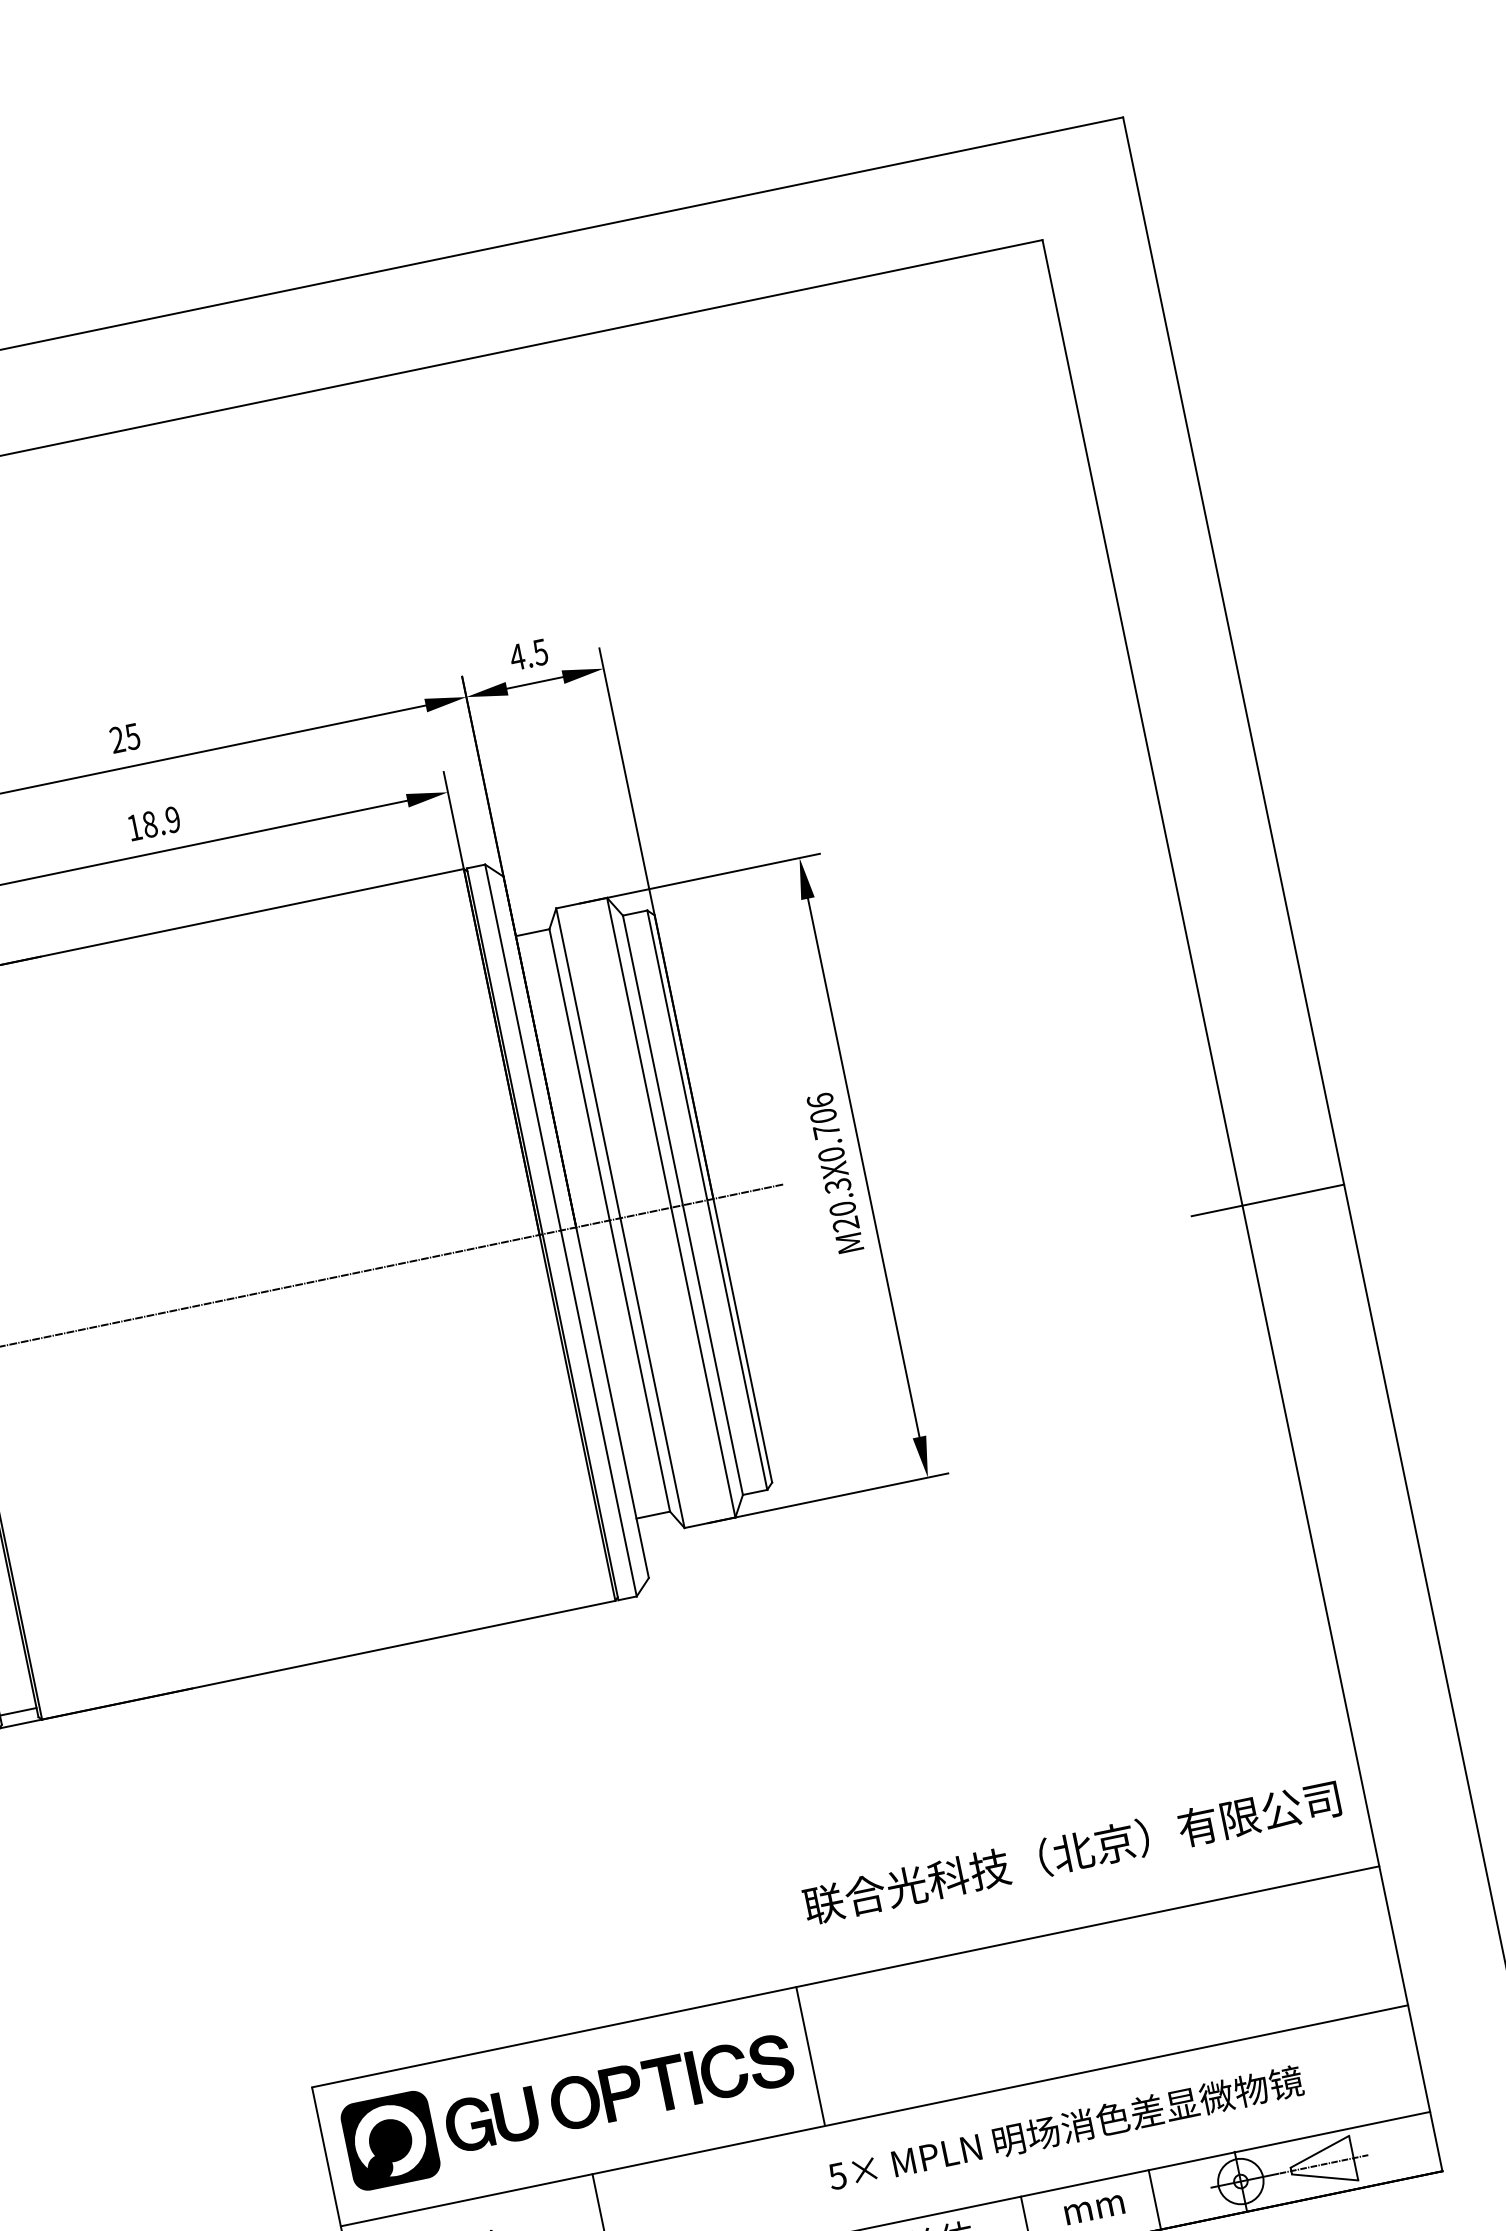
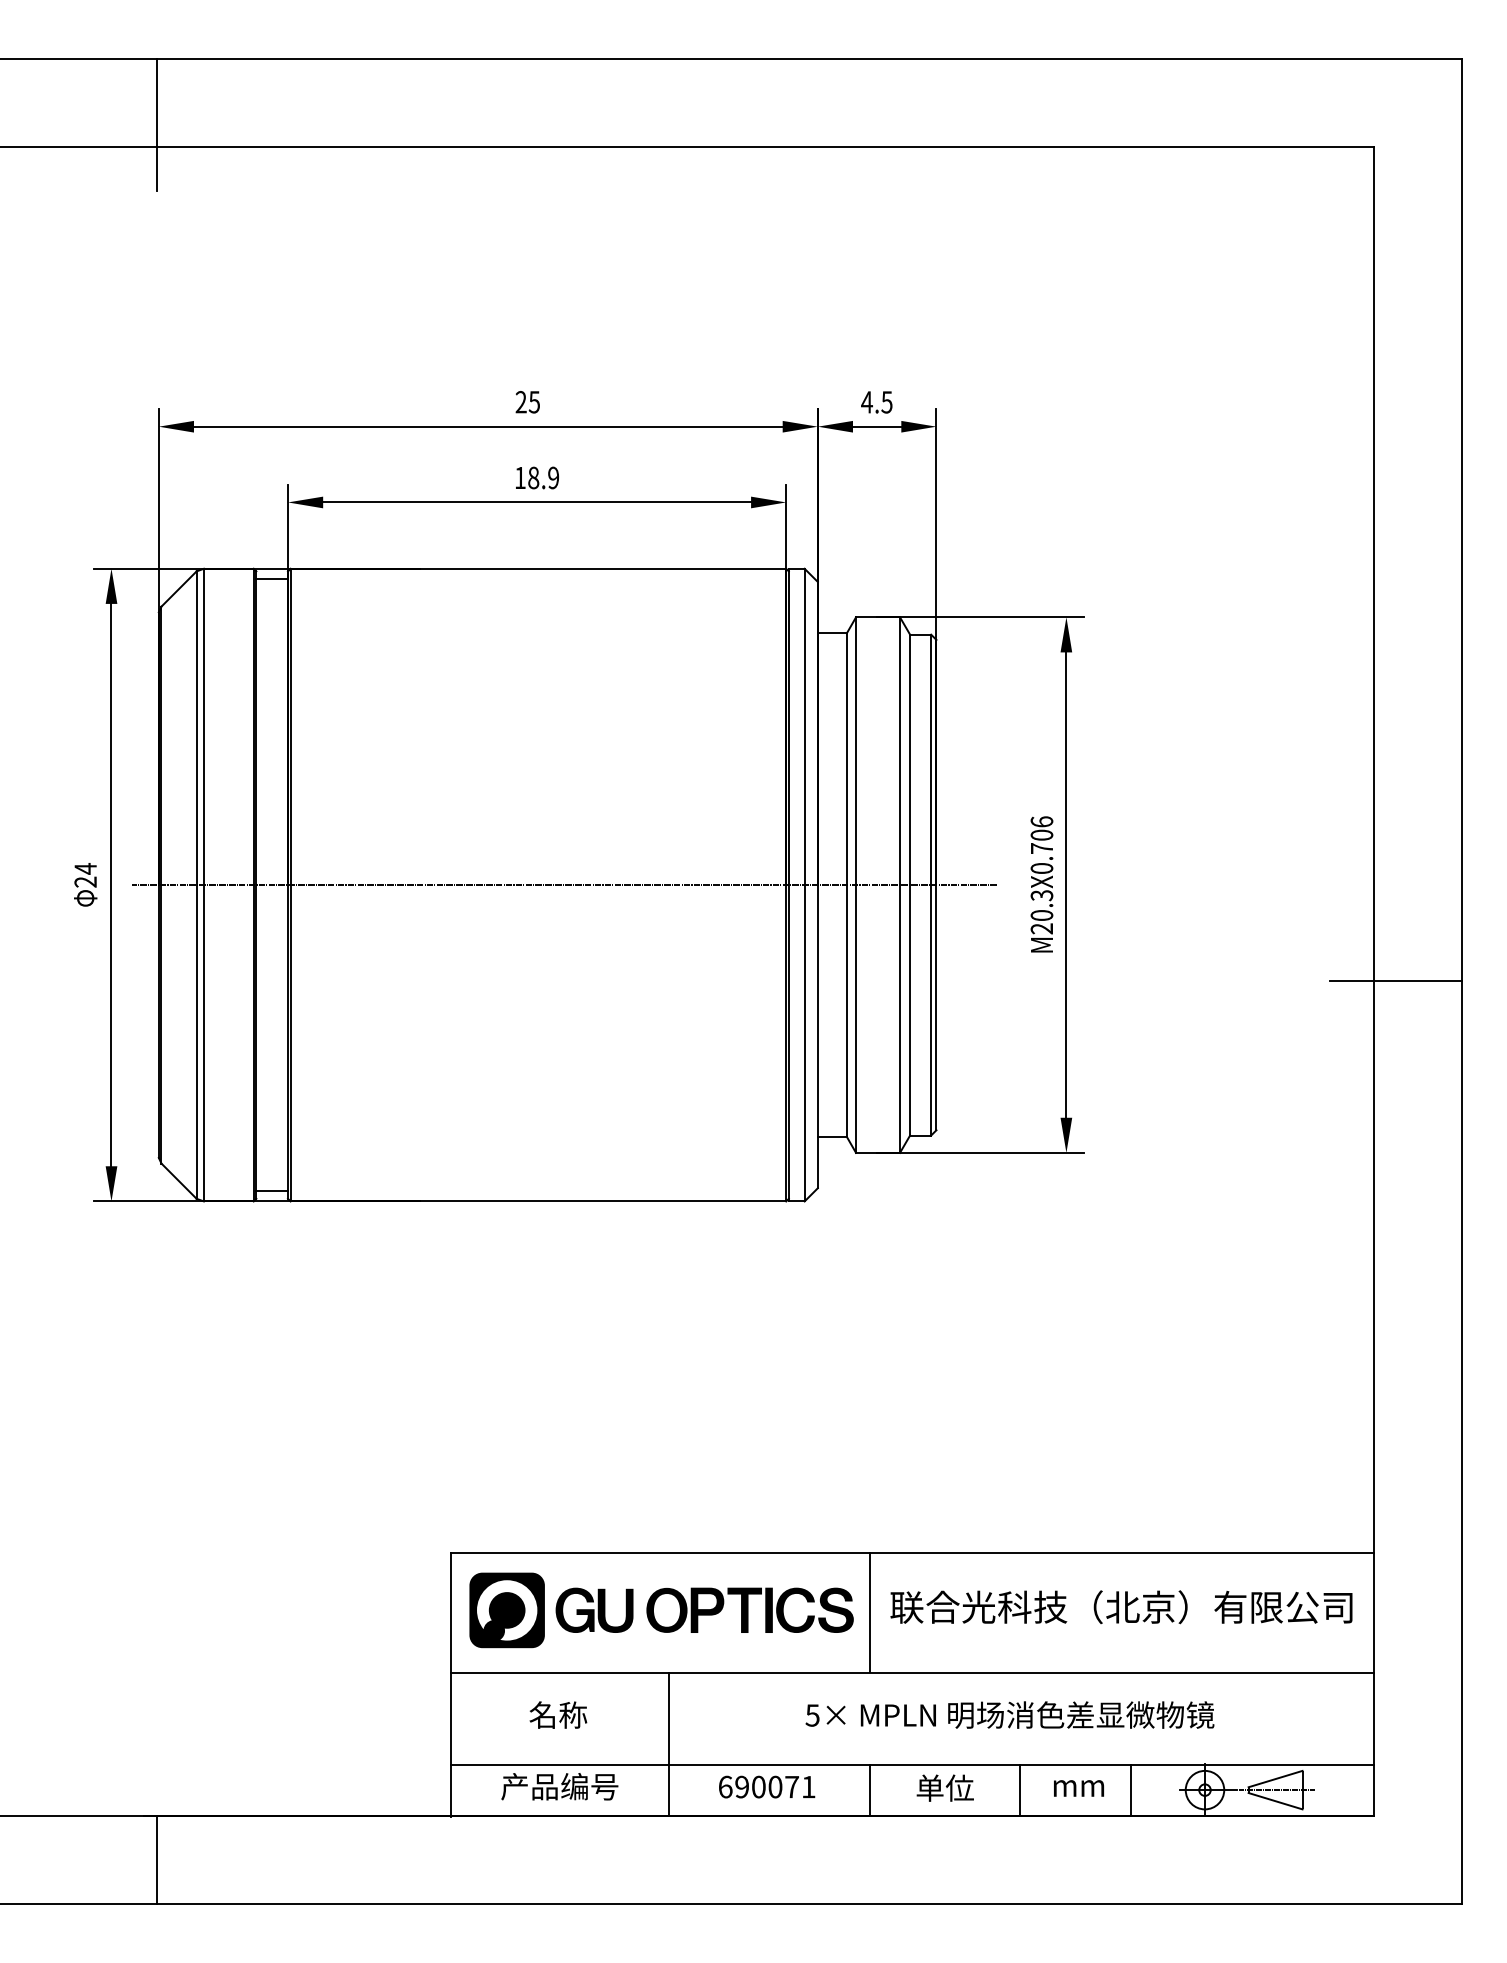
text: (1072, 1852) -> (1121, 1607), moved
text: (1065, 2127) -> (1009, 1714), moved

